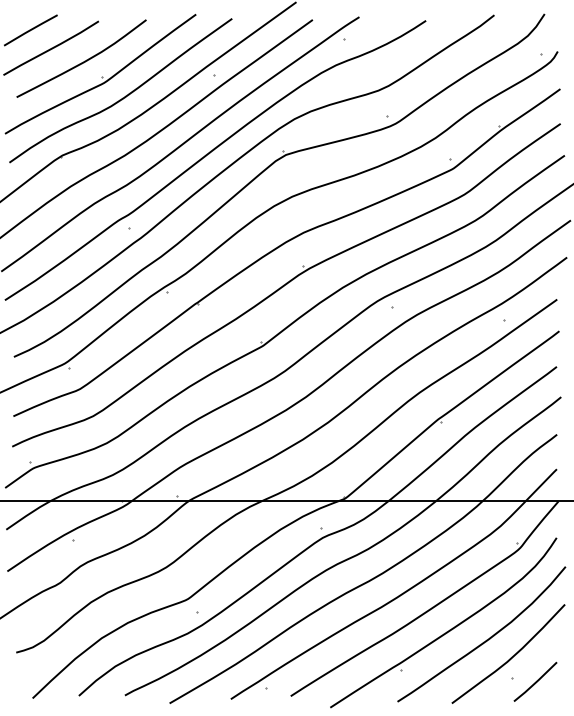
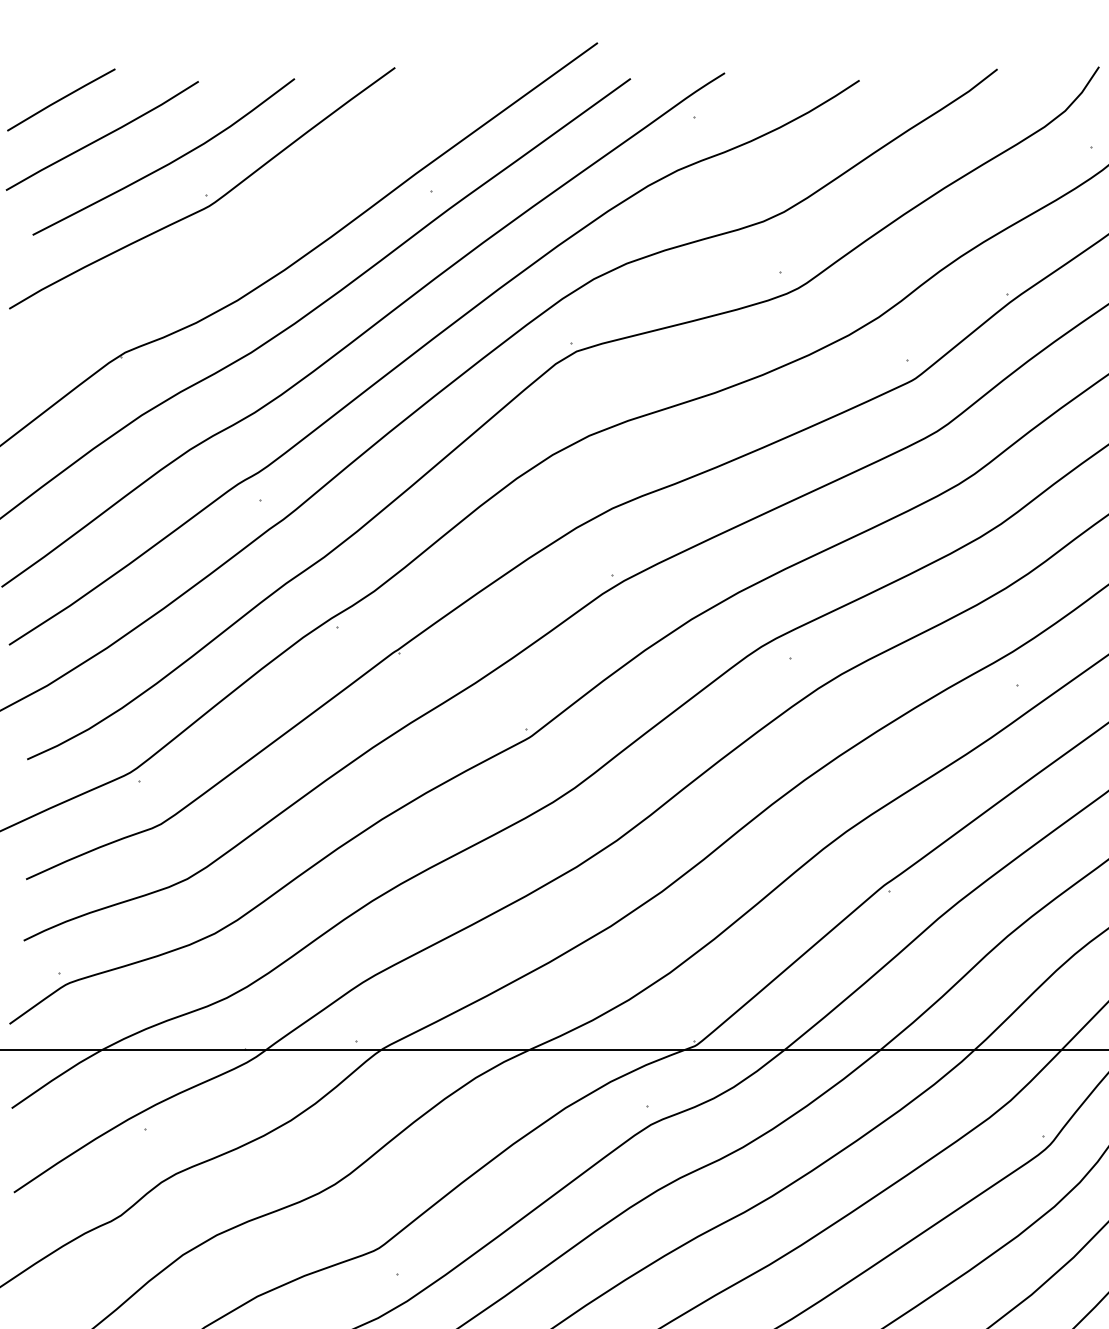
curve: (125, 95) -> (252, 231), removed

